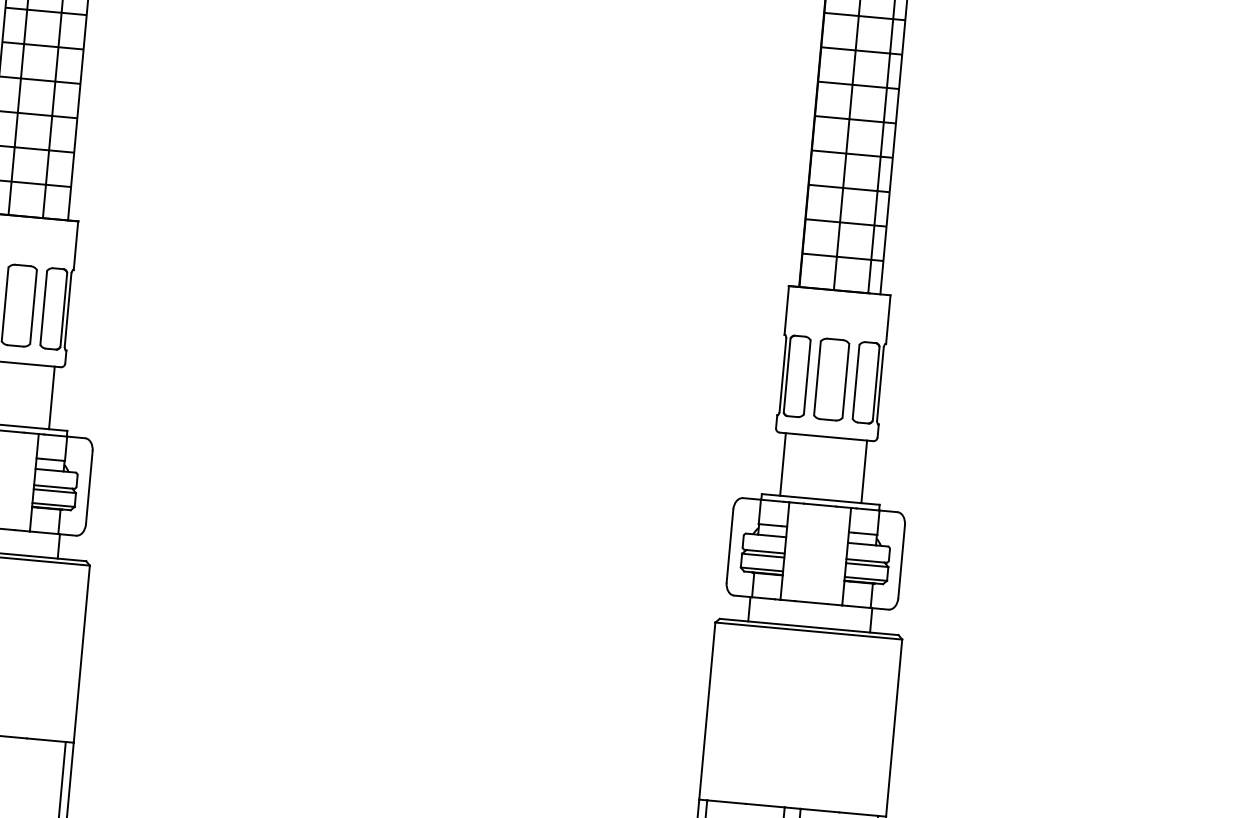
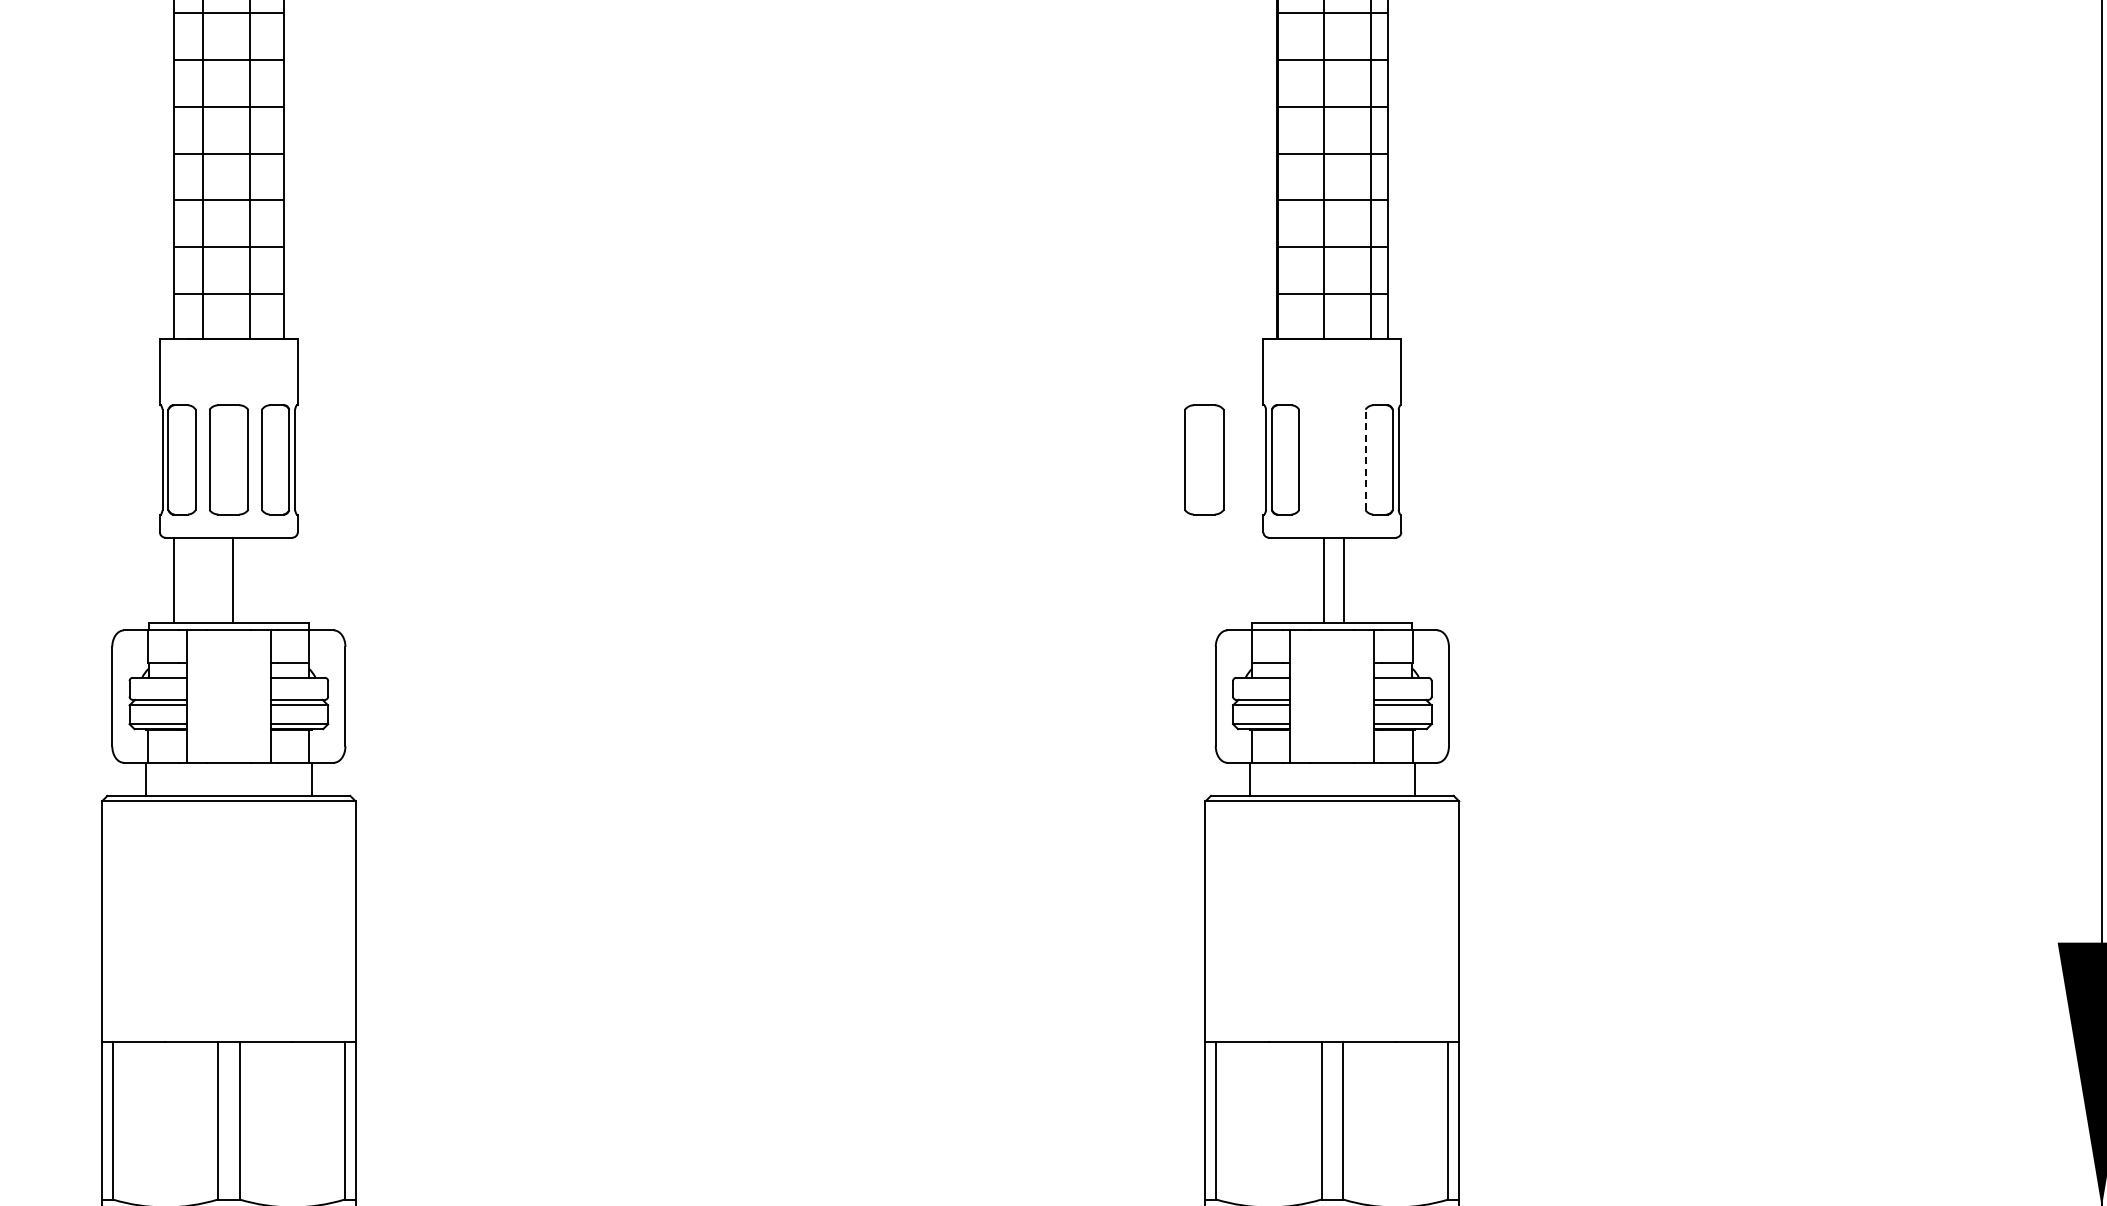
part: (831, 379) -> (1204, 459), moved
line: (856, 381) -> (1365, 459), solid -> dashed
line: (52, 397) -> (233, 579), moved
line: (783, 464) -> (1324, 579), moved
line: (864, 471) -> (1343, 579), moved

